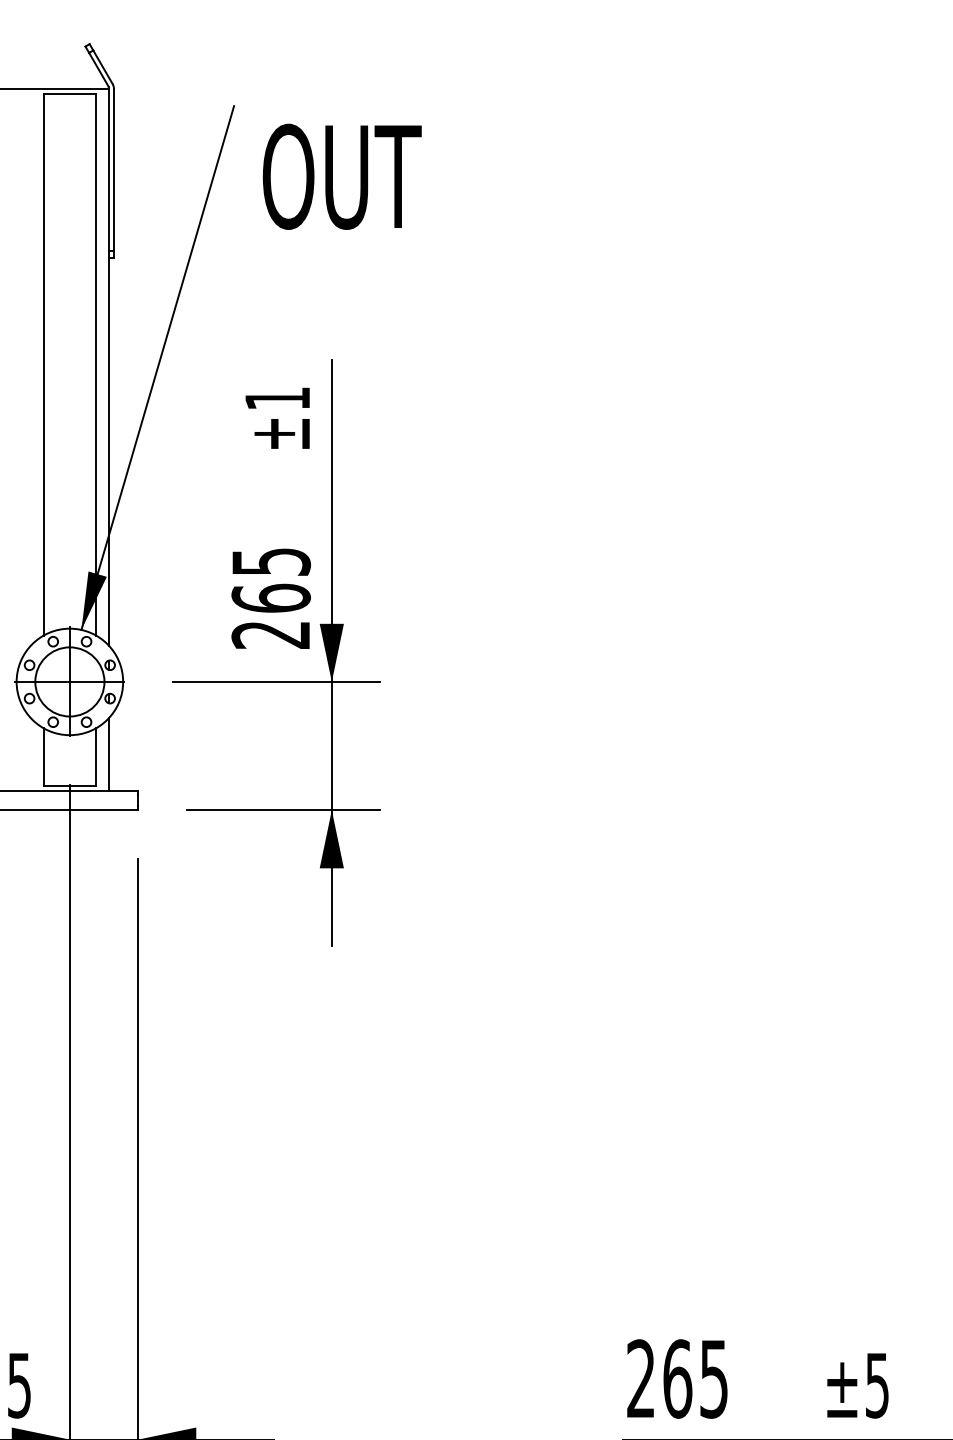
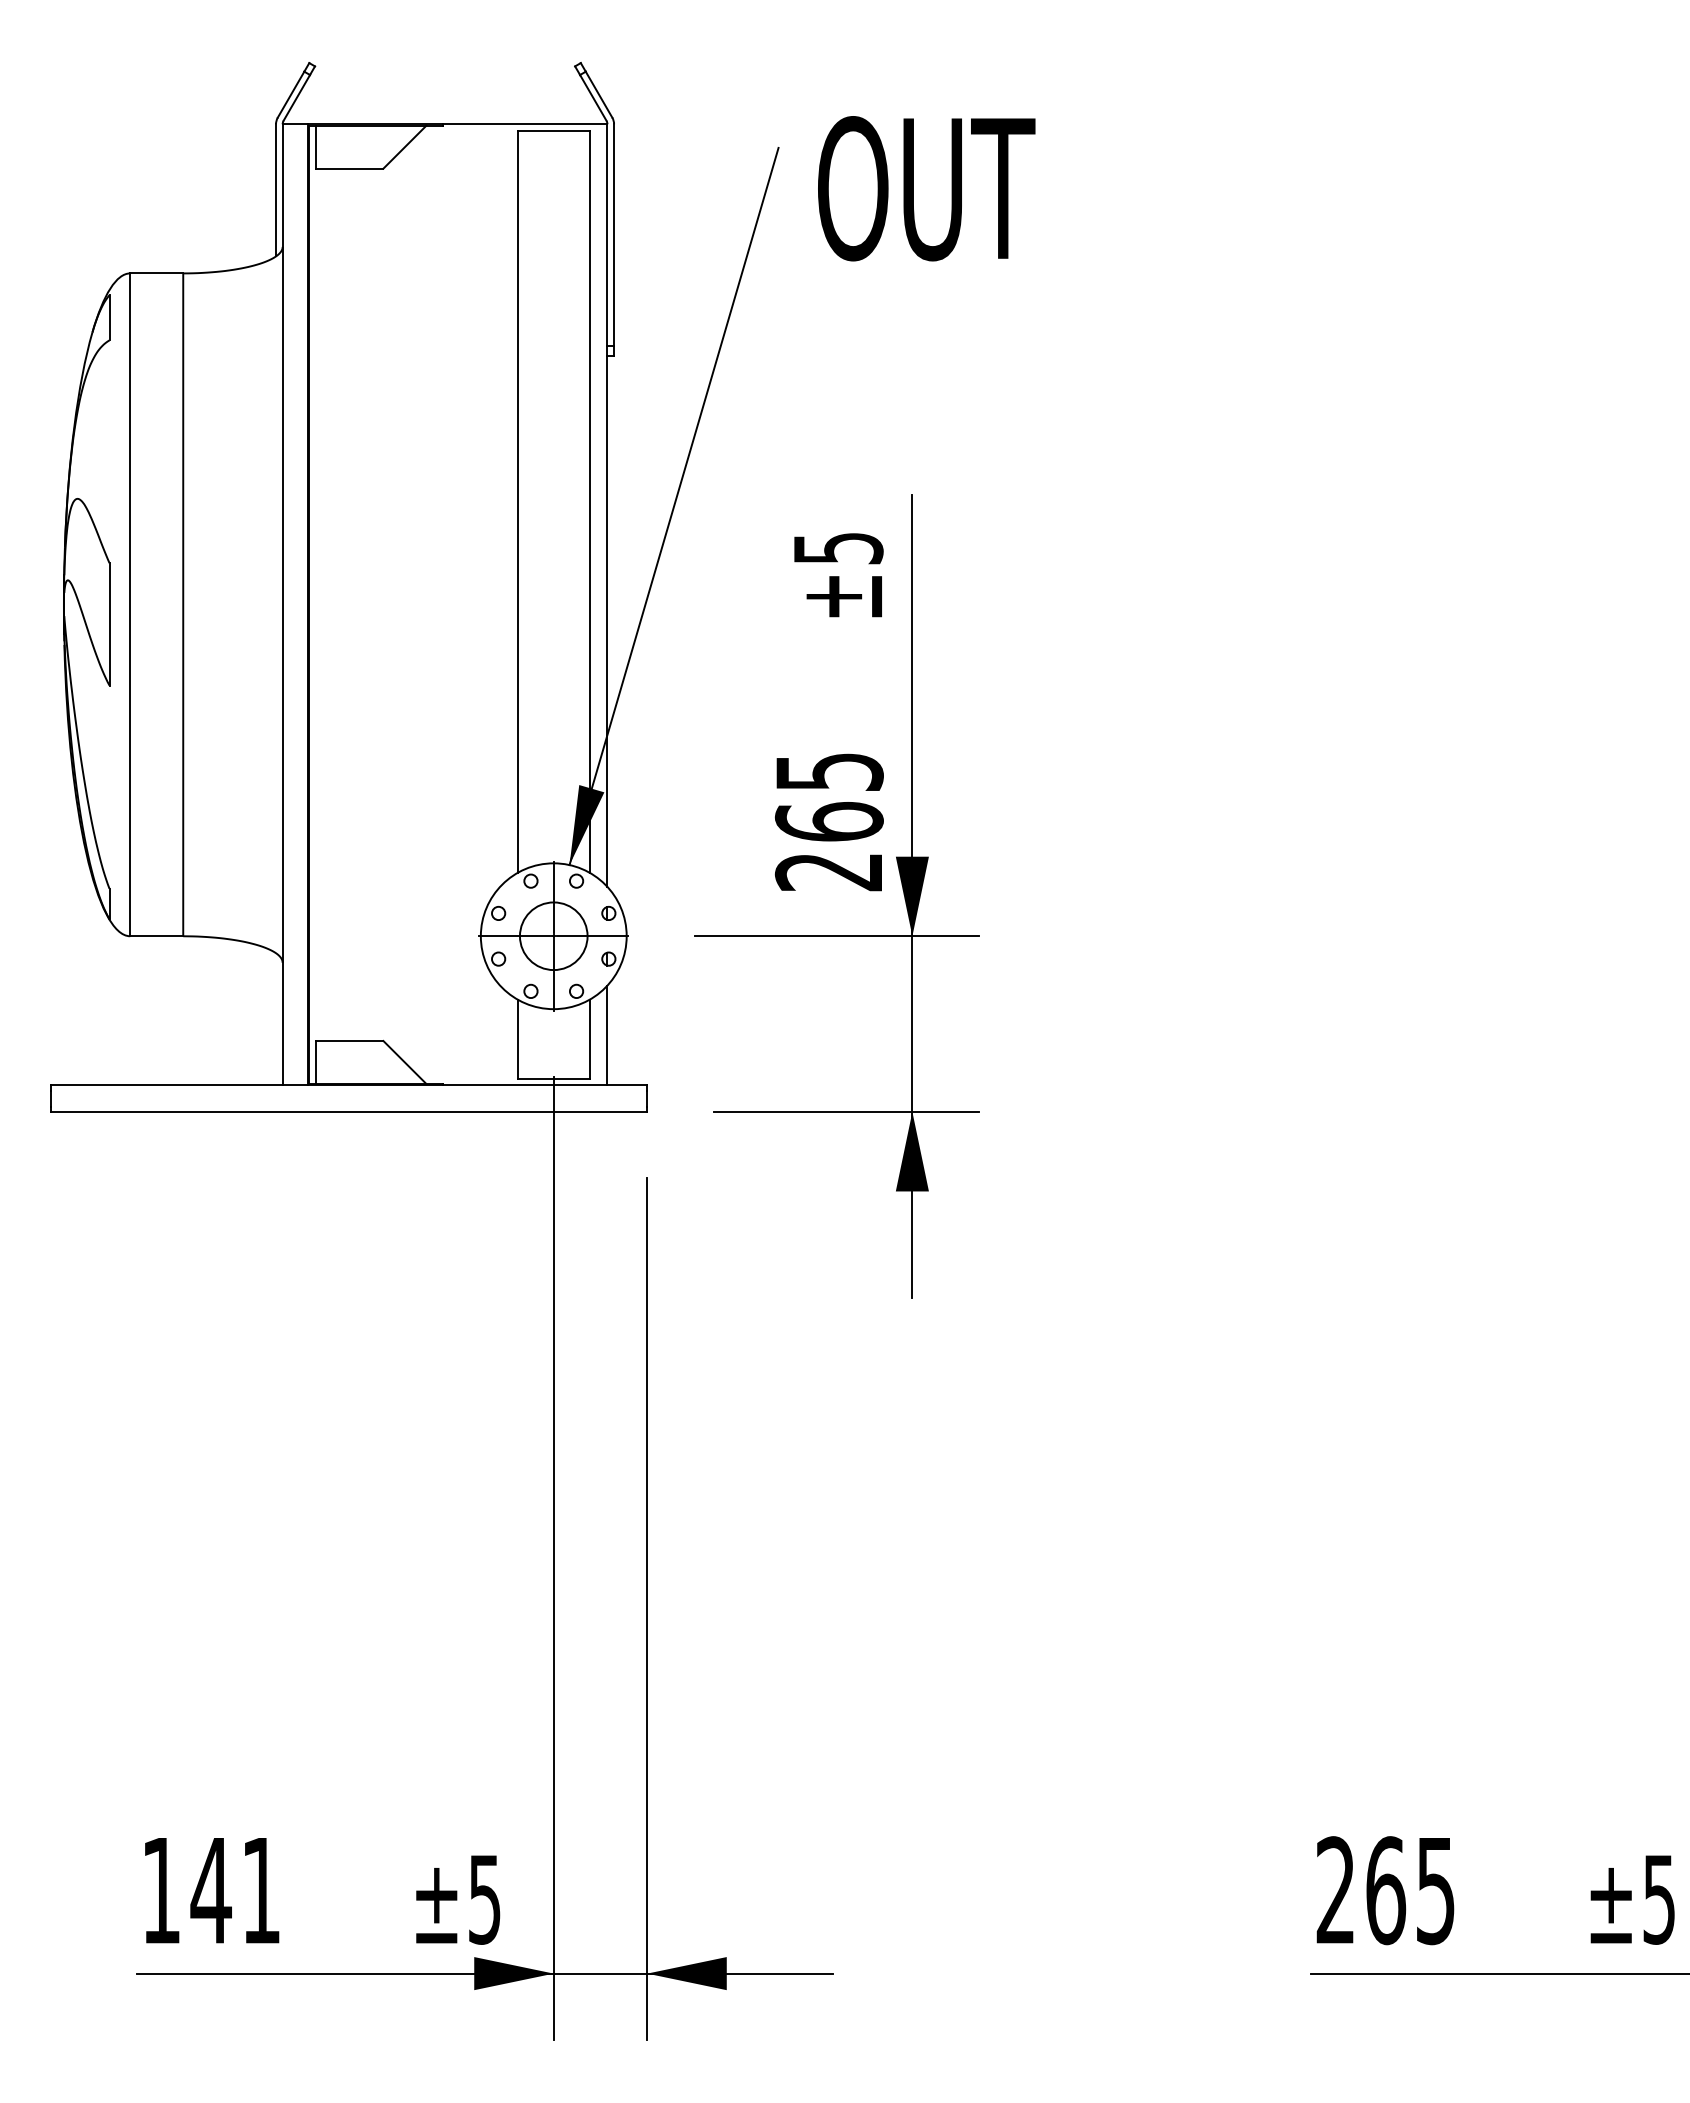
text: (342, 176) -> (926, 188), moved
text: (277, 398) -> (838, 548), ±1 -> ±5
circle: (69, 682) -> (553, 936), size x0.71

